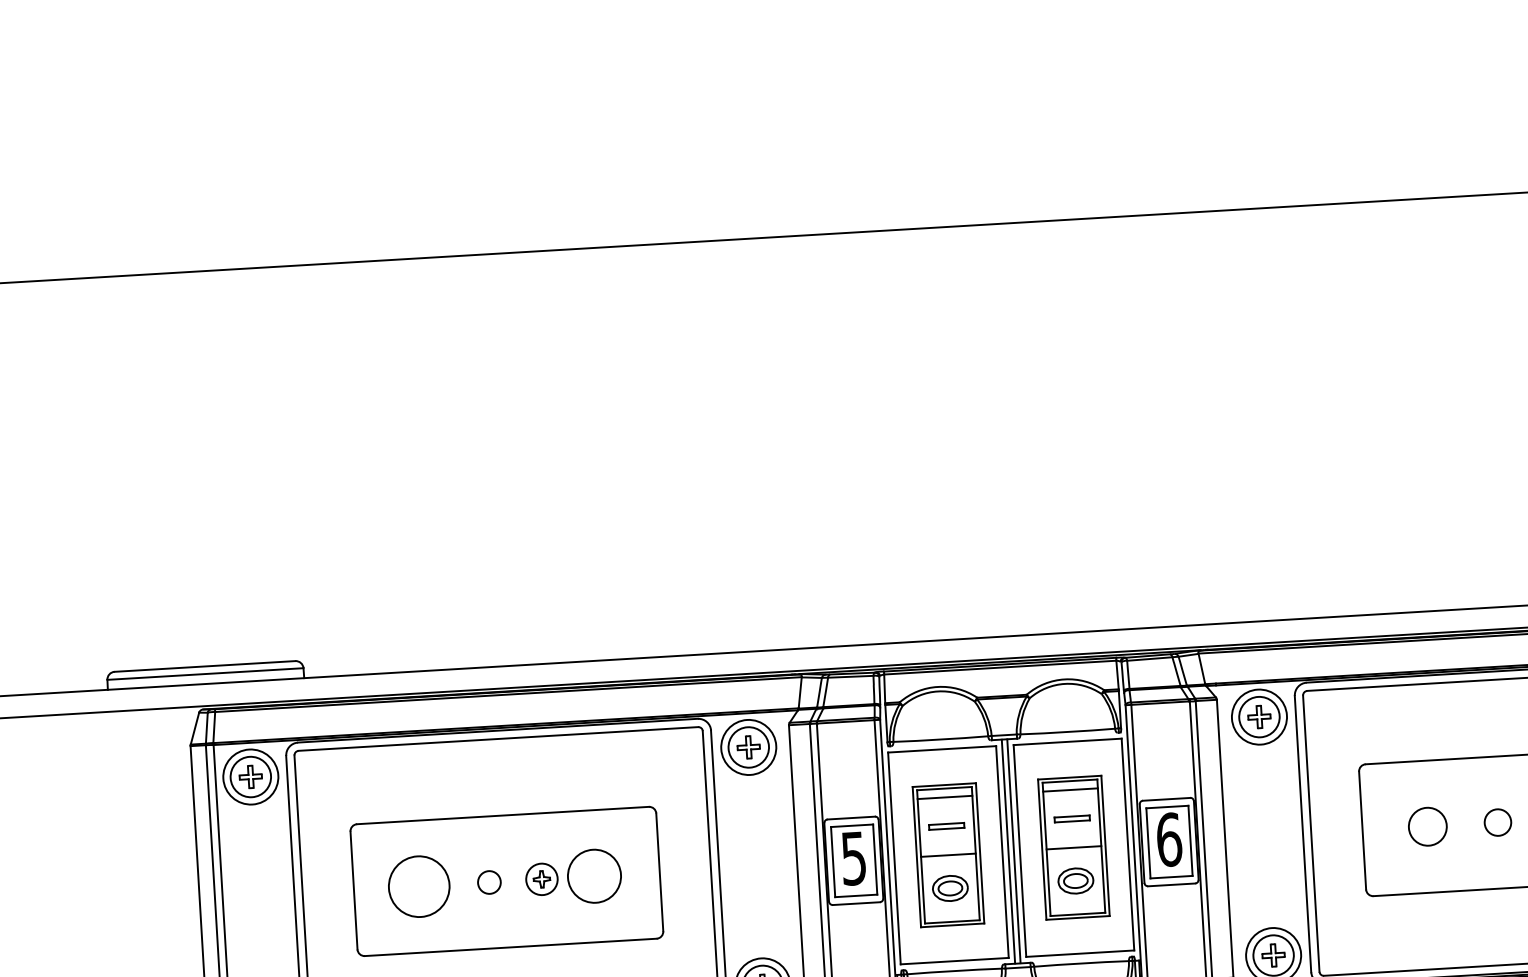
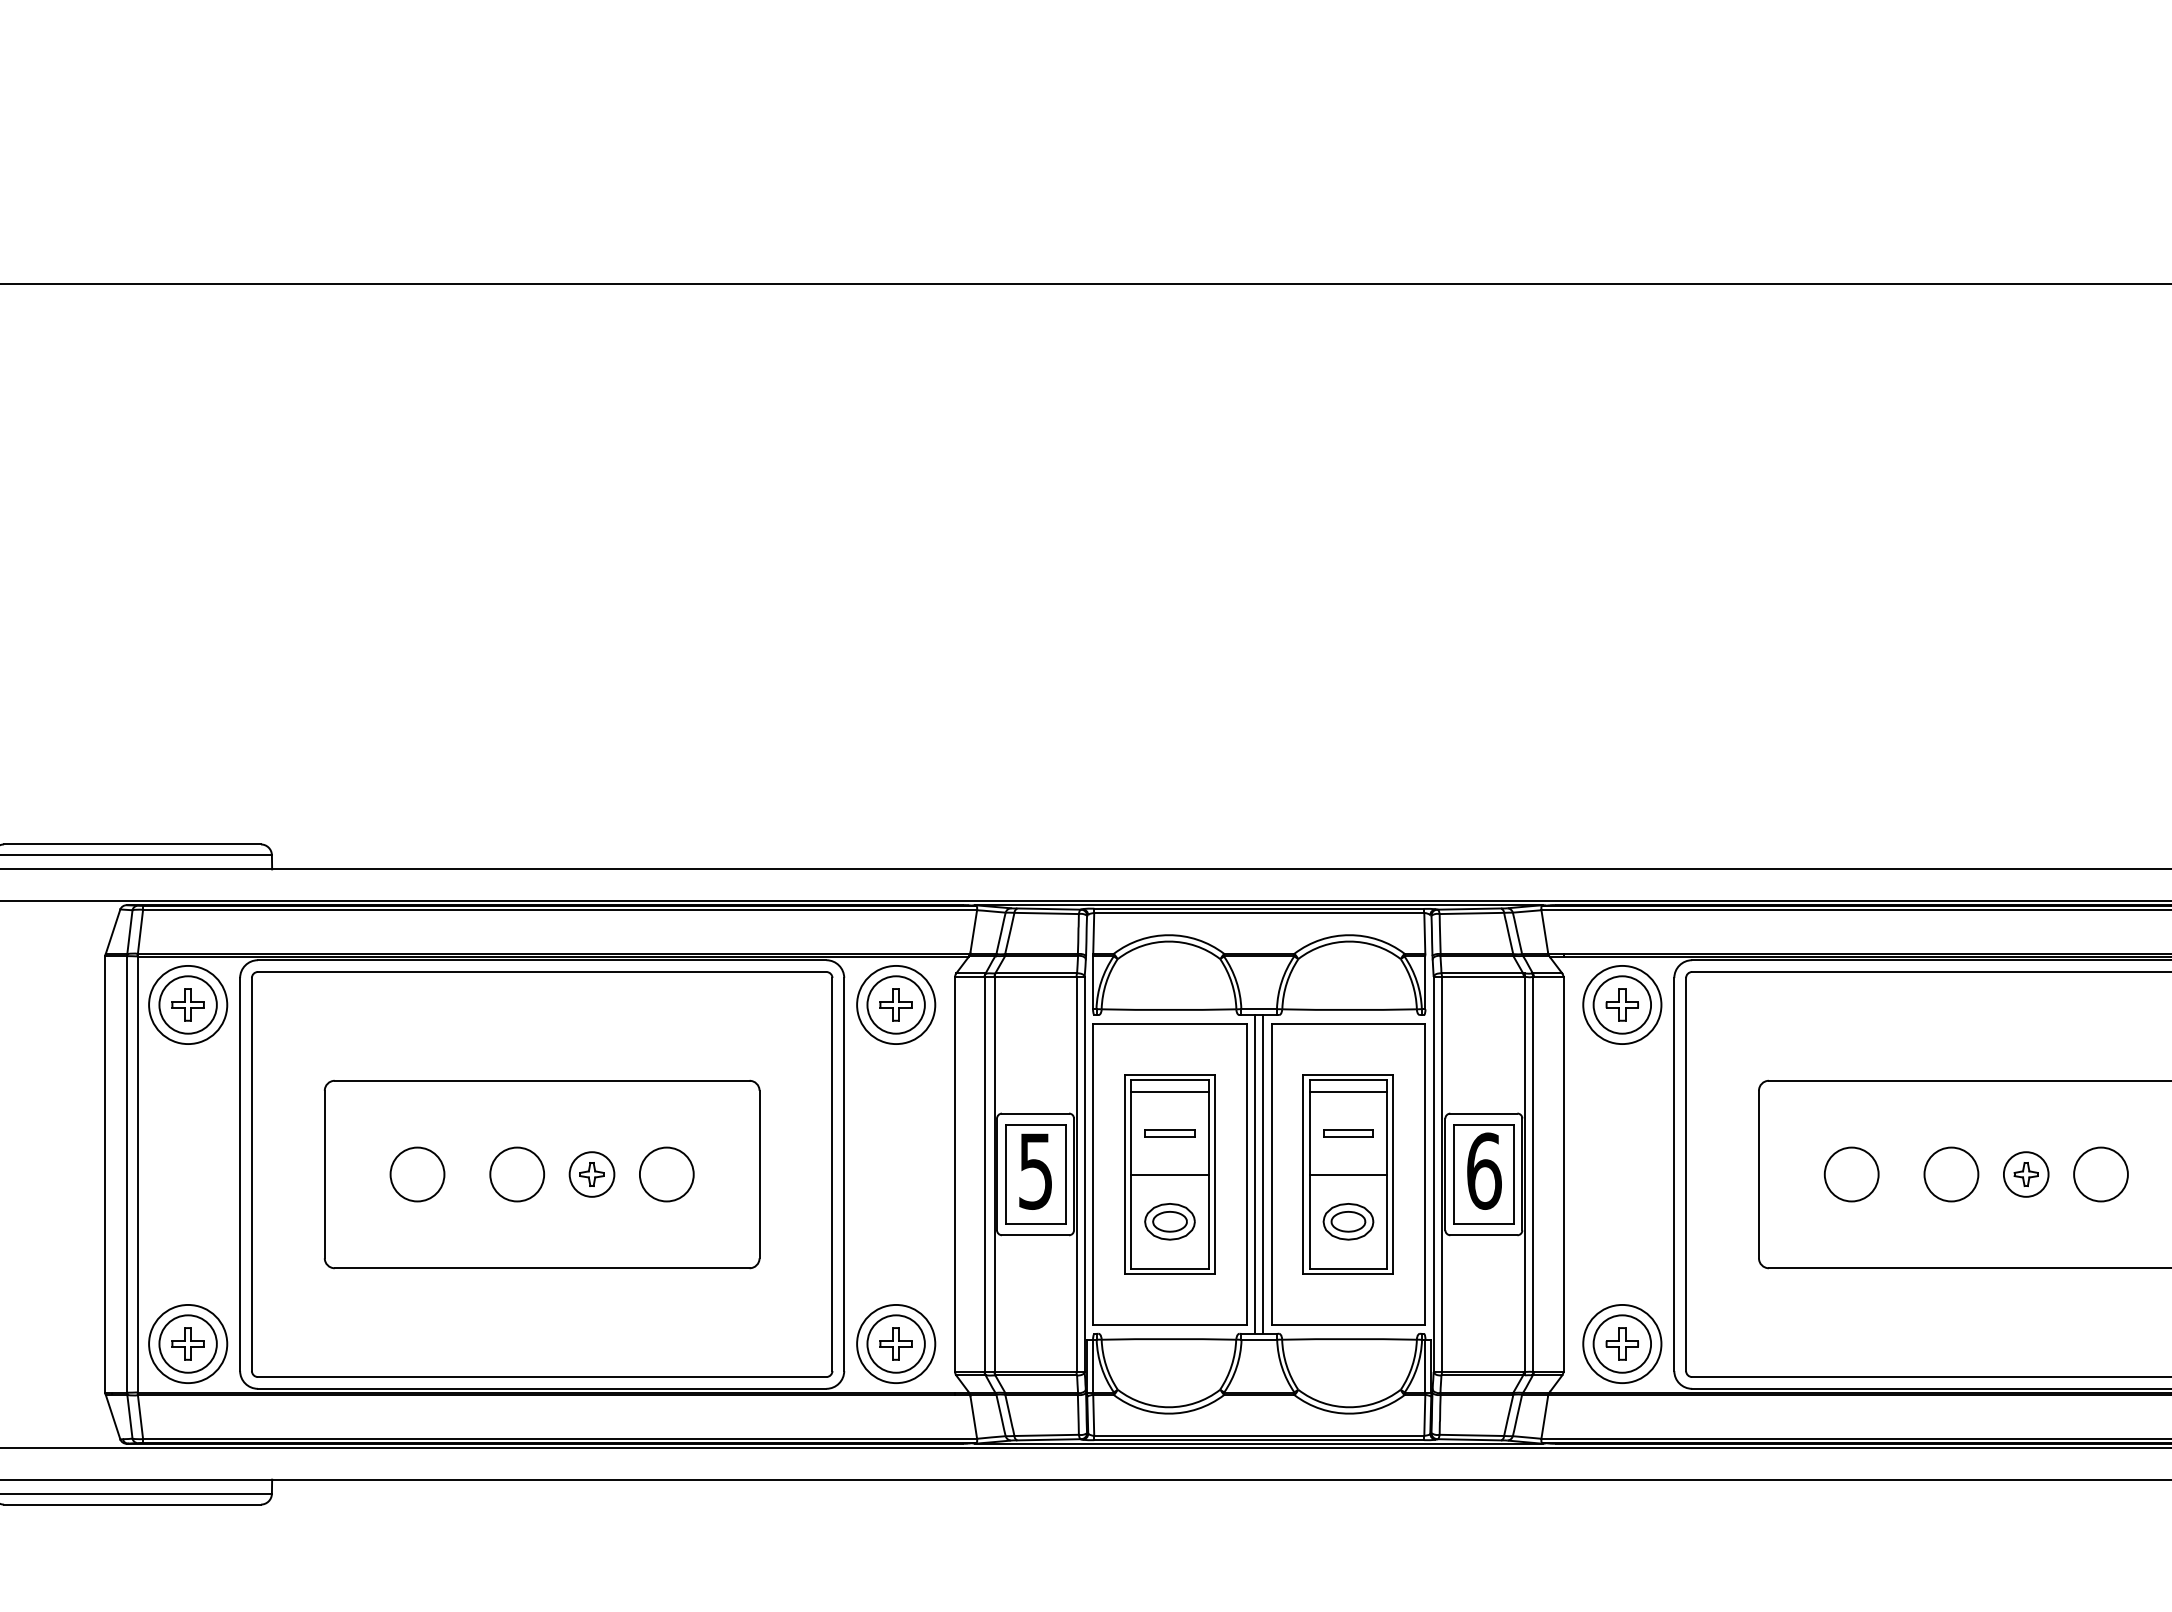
circle: (1498, 822) -> (1951, 1174), size x1.43
circle: (594, 876) -> (666, 1174), size x0.71
circle: (489, 882) -> (517, 1174), size x1.67
circle: (419, 886) -> (417, 1174), size x0.62

